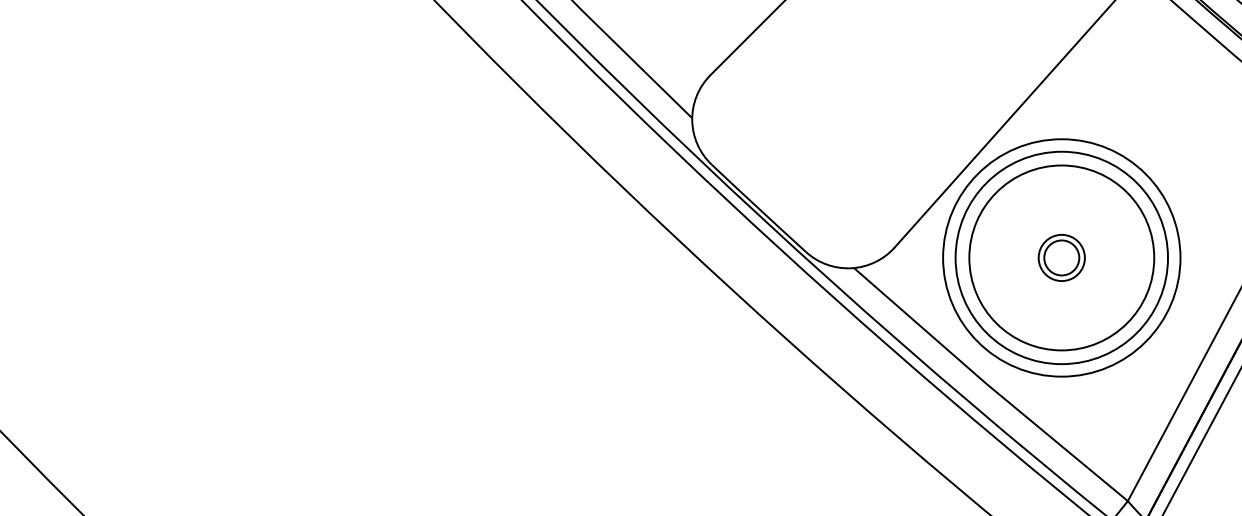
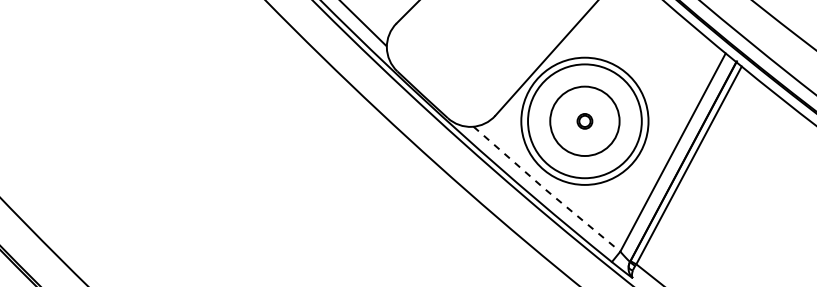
circle: (1061, 256) -> (584, 120), size x0.7
part: (1061, 258) -> (584, 121), size x0.6
line: (990, 387) -> (546, 190), solid -> dashed

